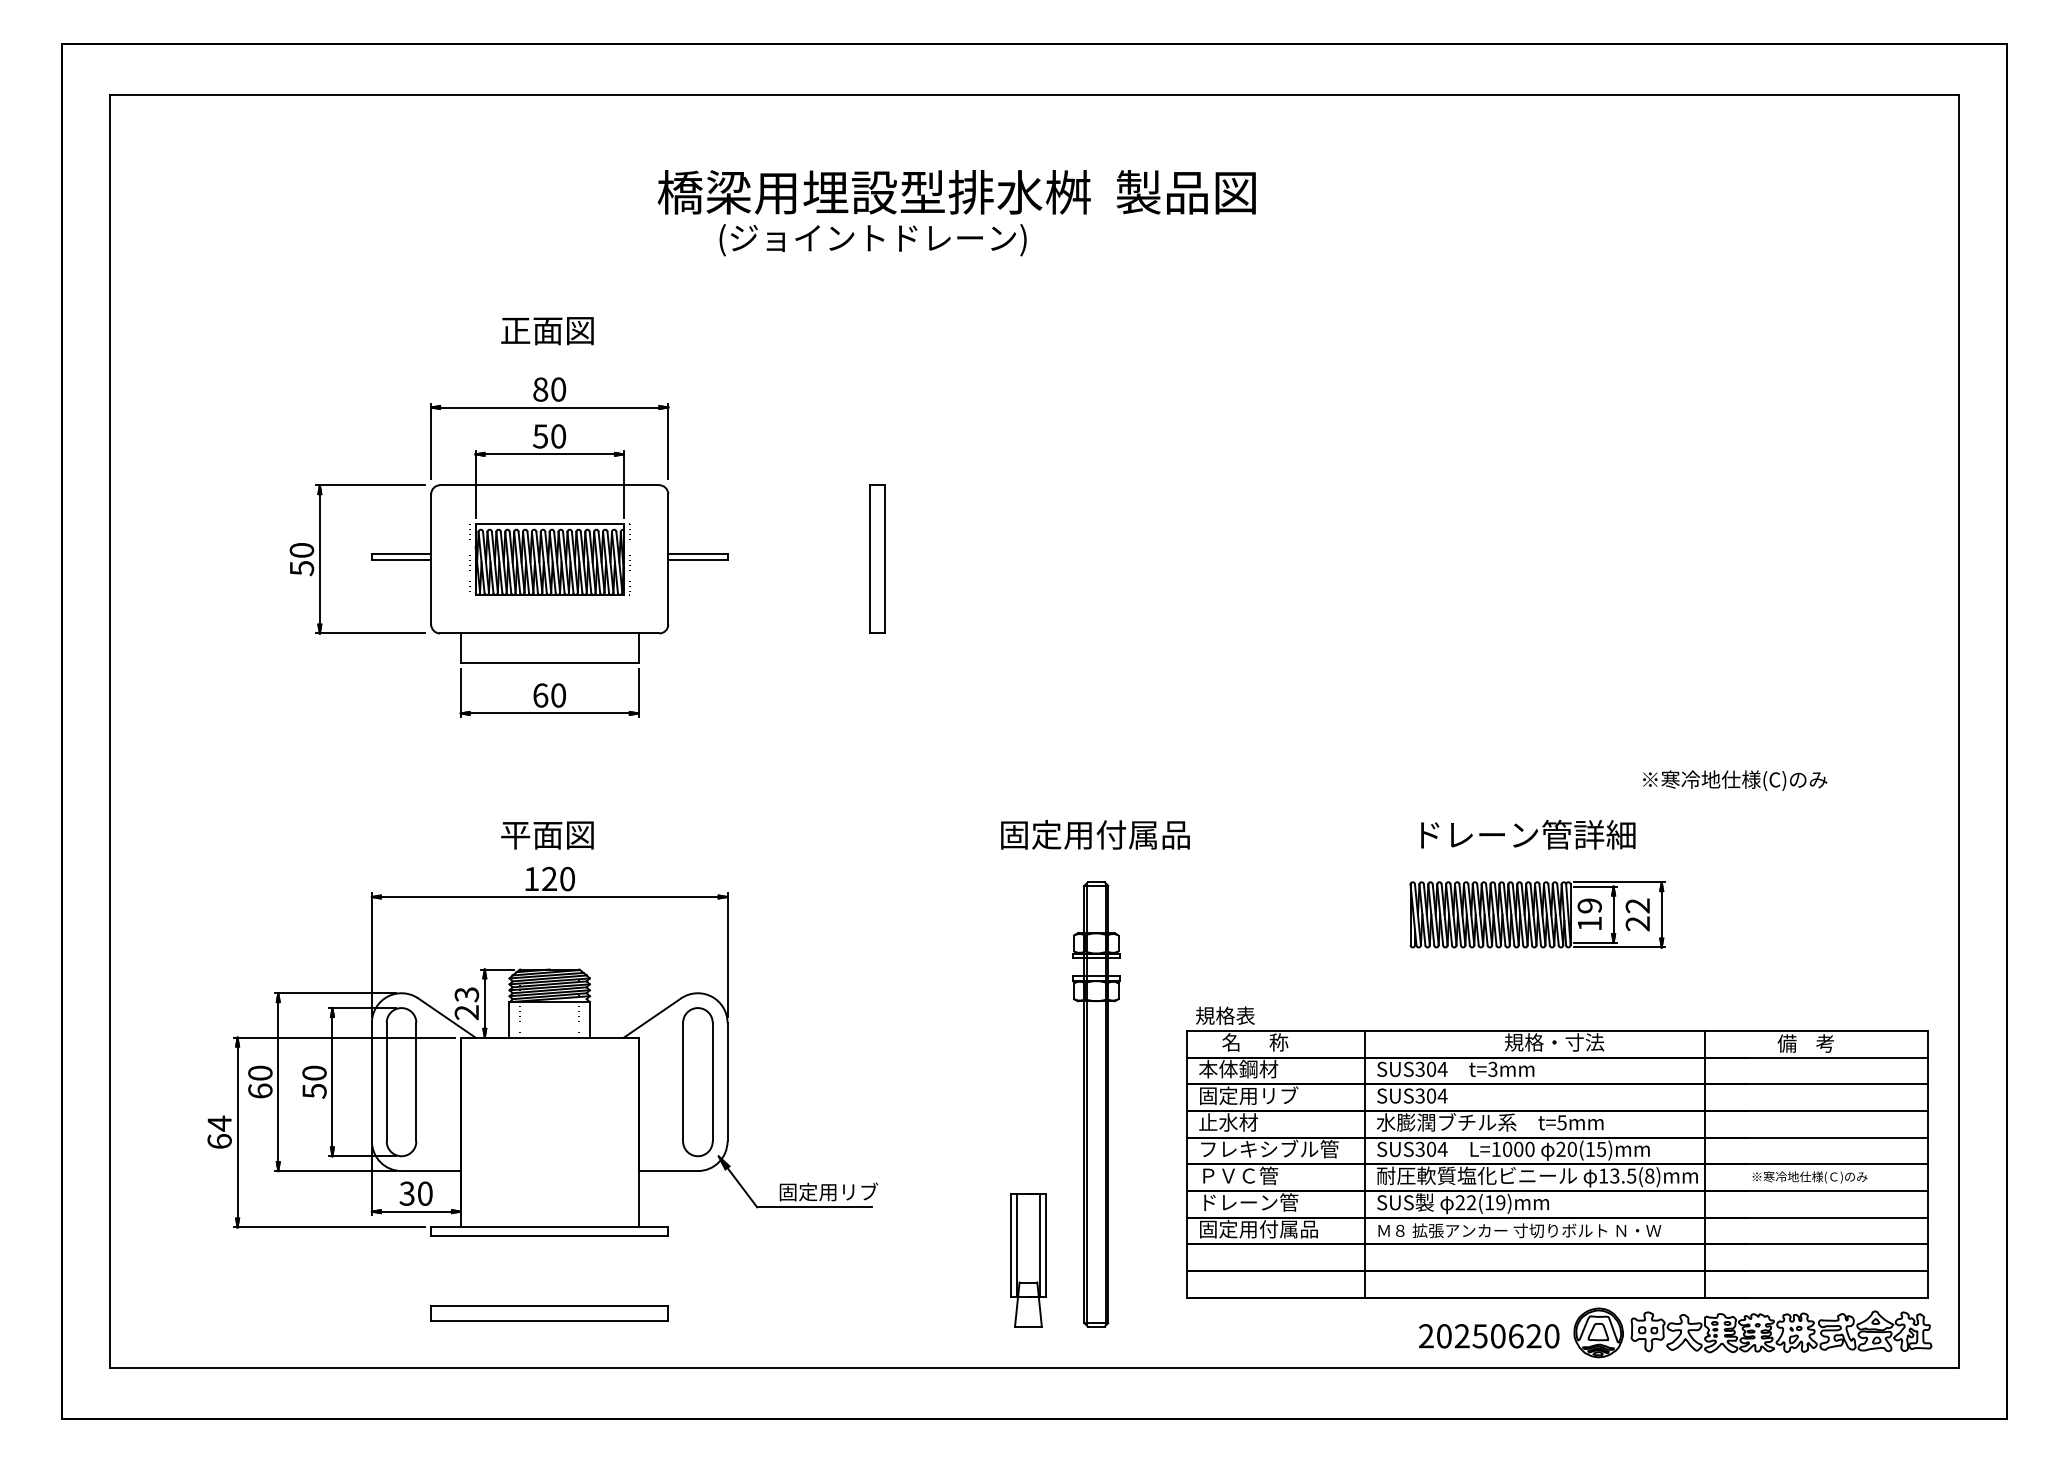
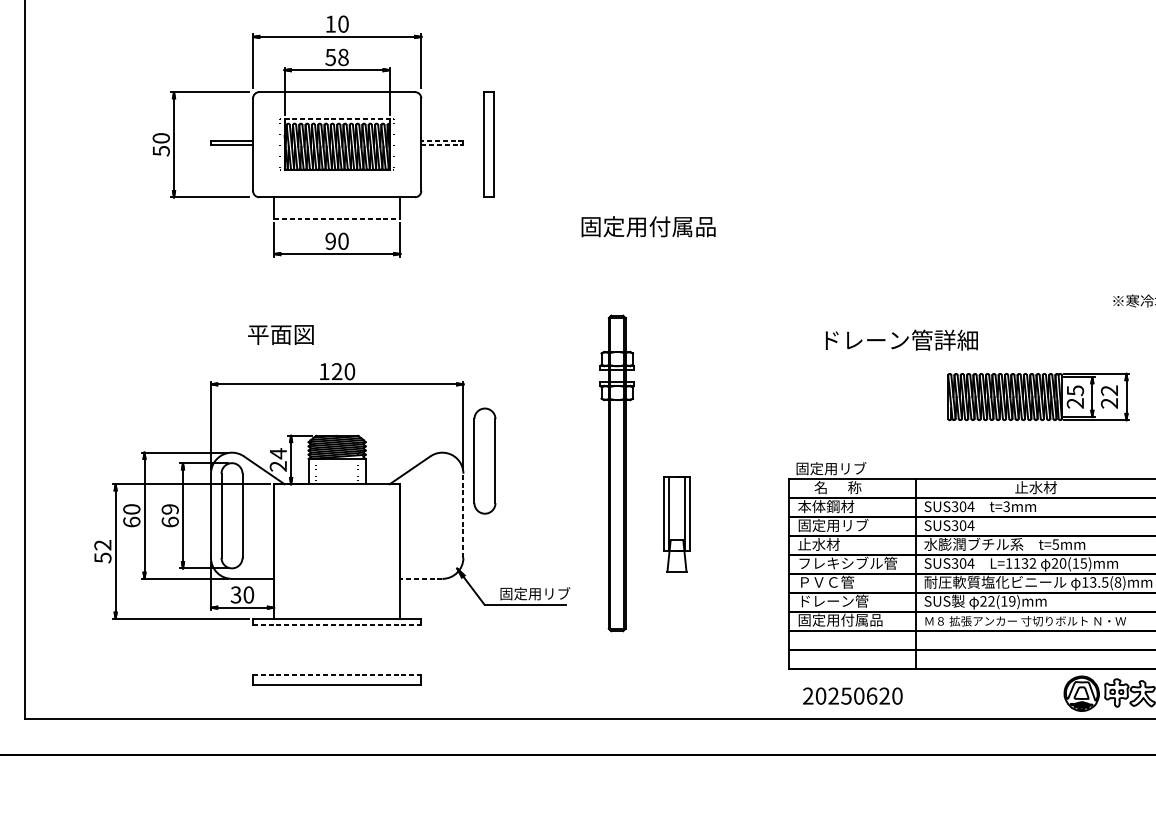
text: (540, 389) -> (330, 24), 80 -> 10
text: (558, 436) -> (343, 57), 50 -> 58
line: (550, 523) -> (337, 119), solid -> dashed
line: (697, 553) -> (442, 140), solid -> dashed
part: (877, 558) -> (488, 144), moved
line: (697, 559) -> (442, 144), solid -> dashed
line: (549, 663) -> (337, 218), solid -> dashed
text: (540, 695) -> (330, 241), 60 -> 90
text: (1095, 834) -> (648, 226), moved
text: (1528, 834) -> (902, 340), moved
text: (547, 835) -> (280, 335), moved
text: (1589, 914) -> (1075, 396), 19 -> 25
text: (466, 994) -> (278, 453), 23 -> 24
text: (1245, 1015) -> (831, 468), 規格表 -> 固定用リブ
text: (1554, 1042) -> (1050, 487), 規格・寸法 -> 止水材
text: (314, 1081) -> (170, 515), 50 -> 69
line: (727, 1081) -> (463, 515), solid -> dashed
part: (697, 1082) -> (484, 461), moved
part: (1096, 1104) -> (617, 473), moved
text: (219, 1132) -> (102, 551), 64 -> 52
text: (1518, 1148) -> (1024, 562), L=1000 -> L=1132
line: (668, 1171) -> (421, 579), solid -> dashed
line: (549, 1236) -> (337, 625), solid -> dashed
part: (1028, 1260) -> (677, 524), moved
line: (549, 1305) -> (337, 674), solid -> dashed
text: (1489, 1336) -> (853, 696), moved

